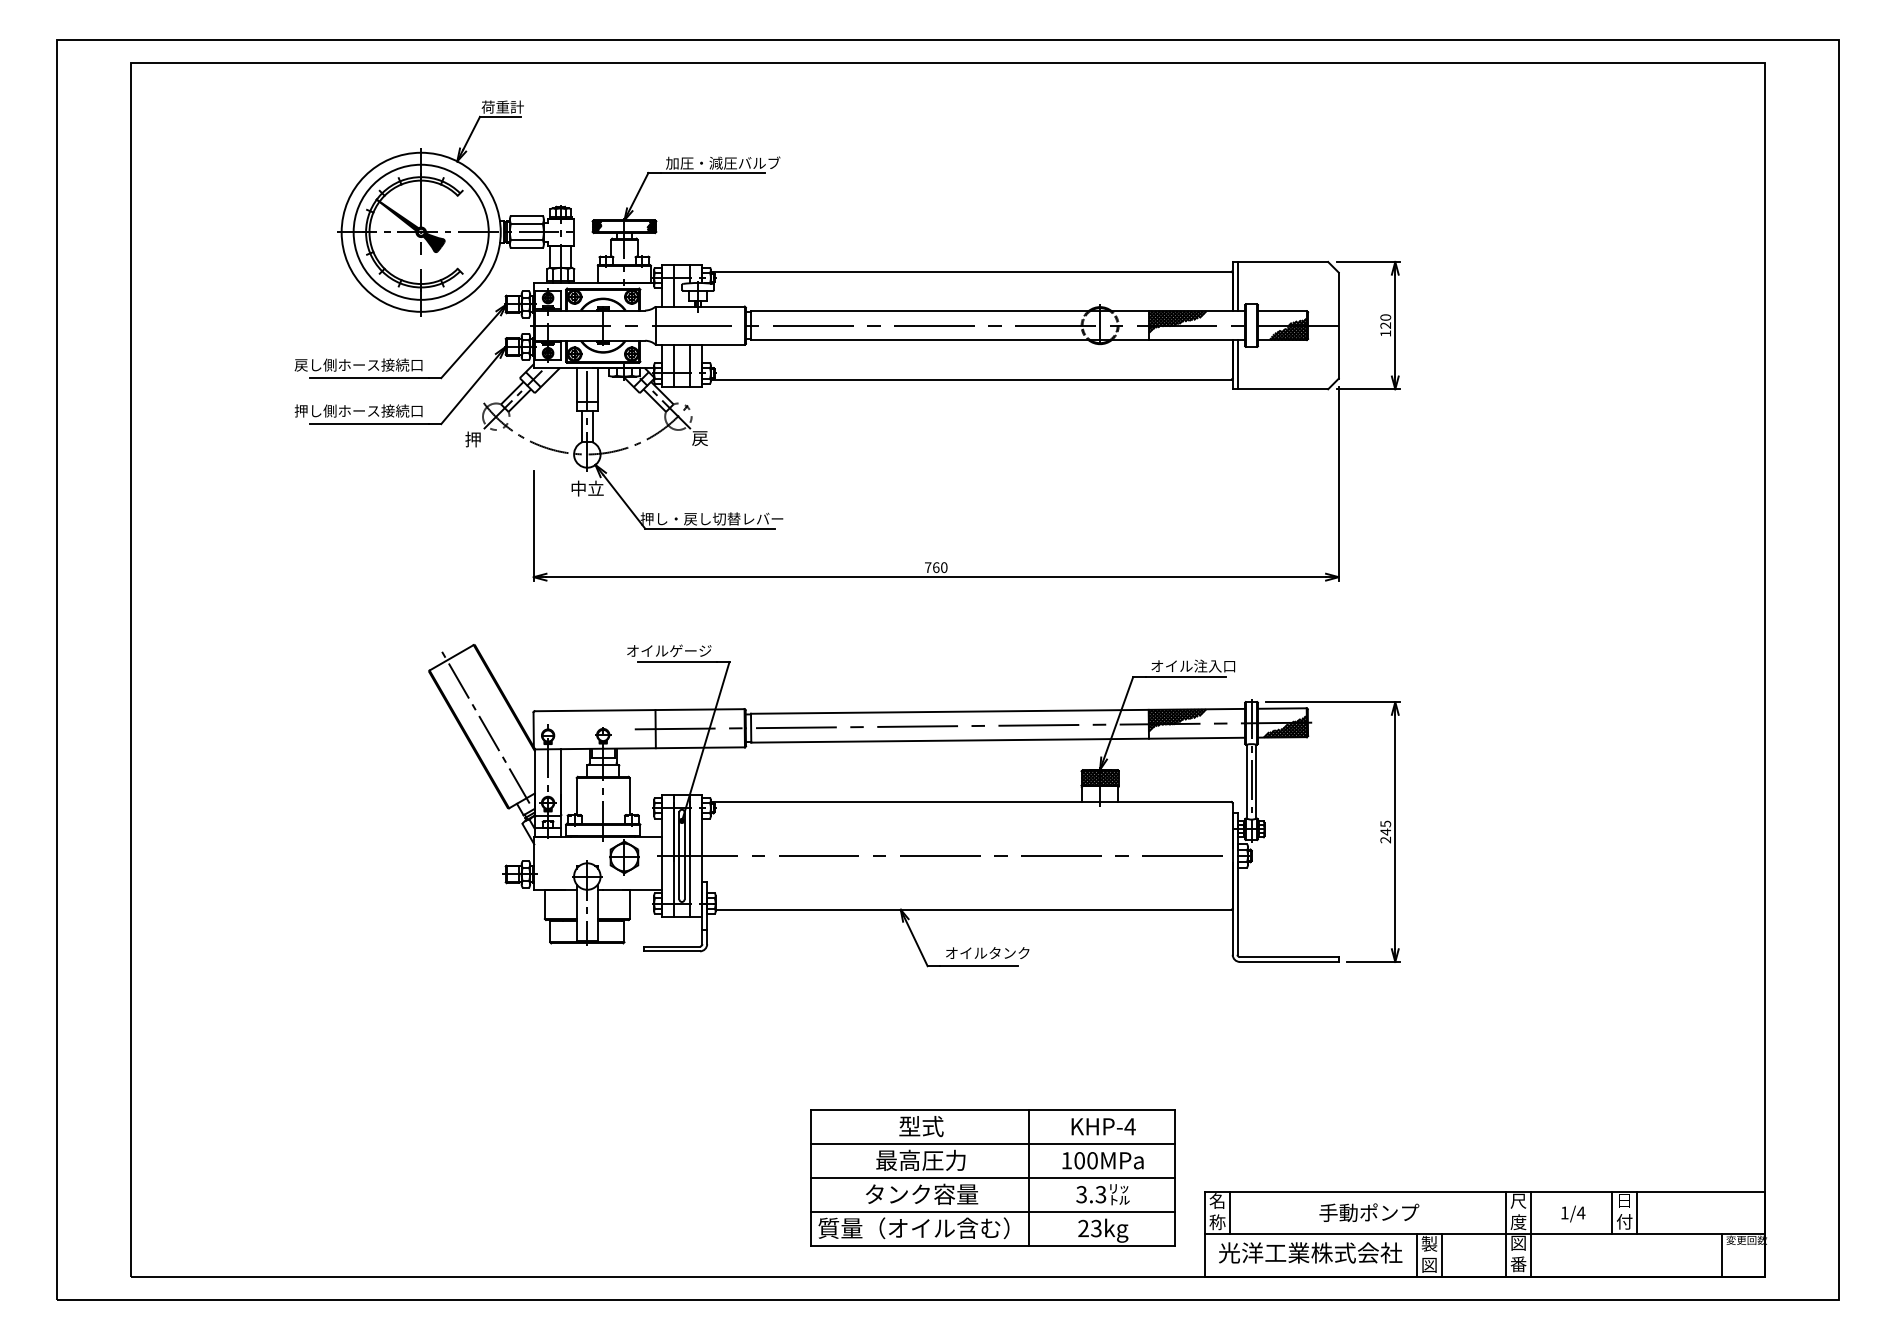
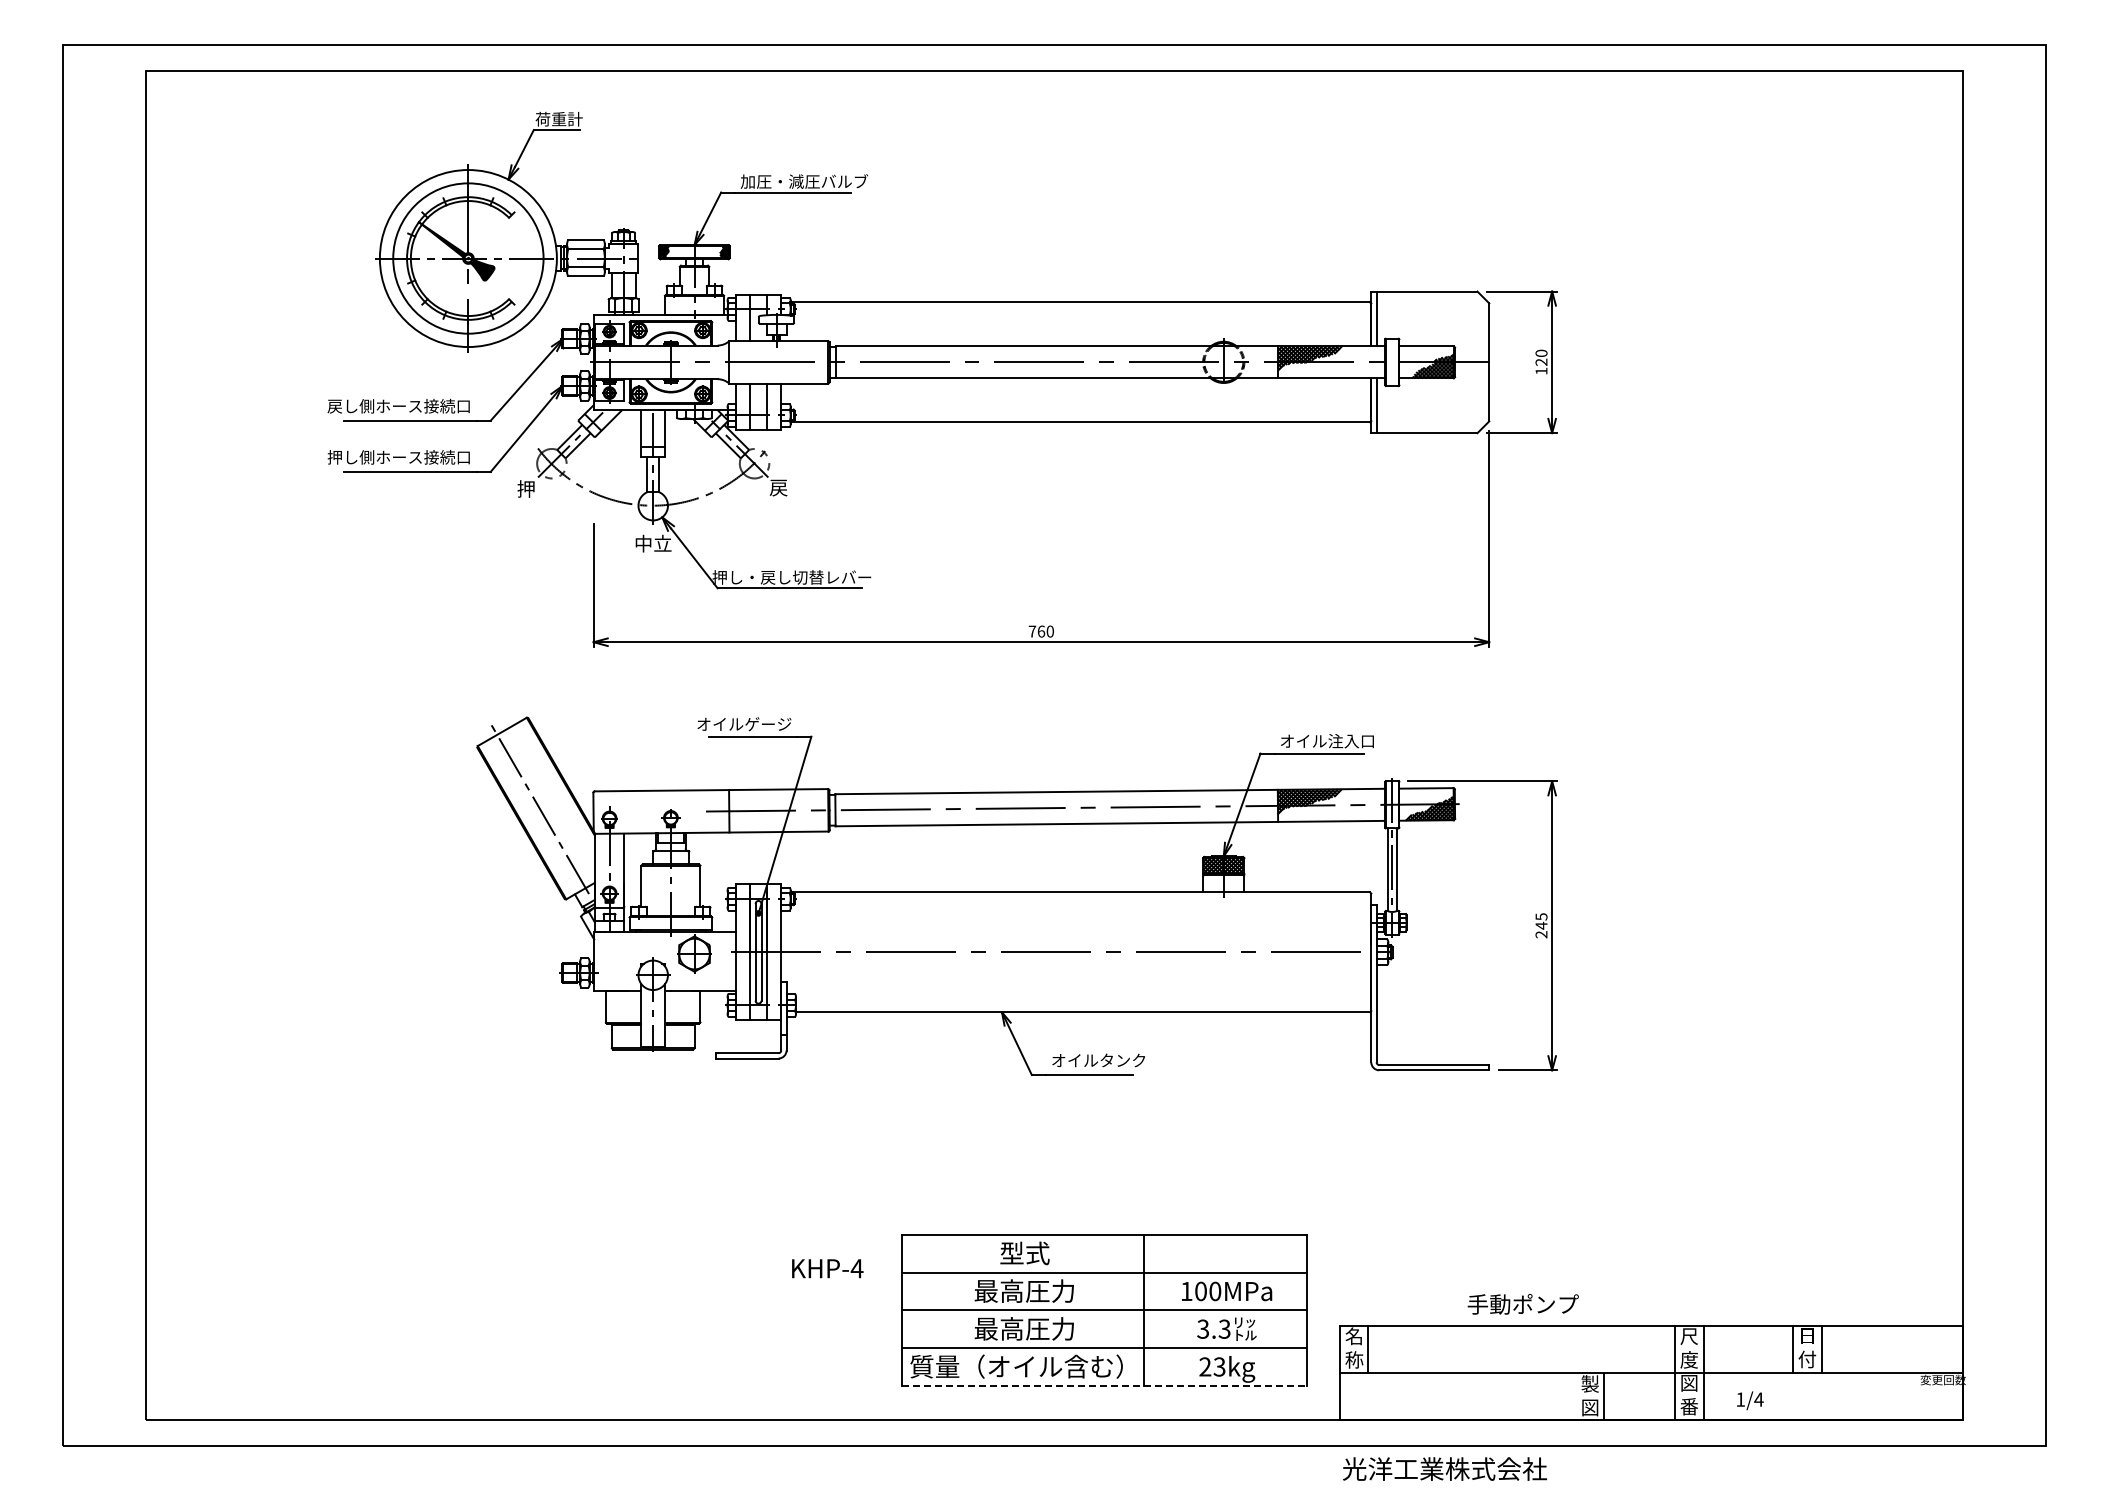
text: (1103, 1126) -> (827, 1268), moved
text: (921, 1194) -> (1025, 1328), タンク容量 -> 最高圧力
text: (1368, 1212) -> (1522, 1304), moved
text: (1573, 1213) -> (1750, 1400), moved
line: (993, 1245) -> (1105, 1385), solid -> dashed
text: (1310, 1252) -> (1444, 1468), moved
line: (1417, 1255) -> (1576, 1396), removed
line: (1721, 1255) -> (1915, 1396), removed

